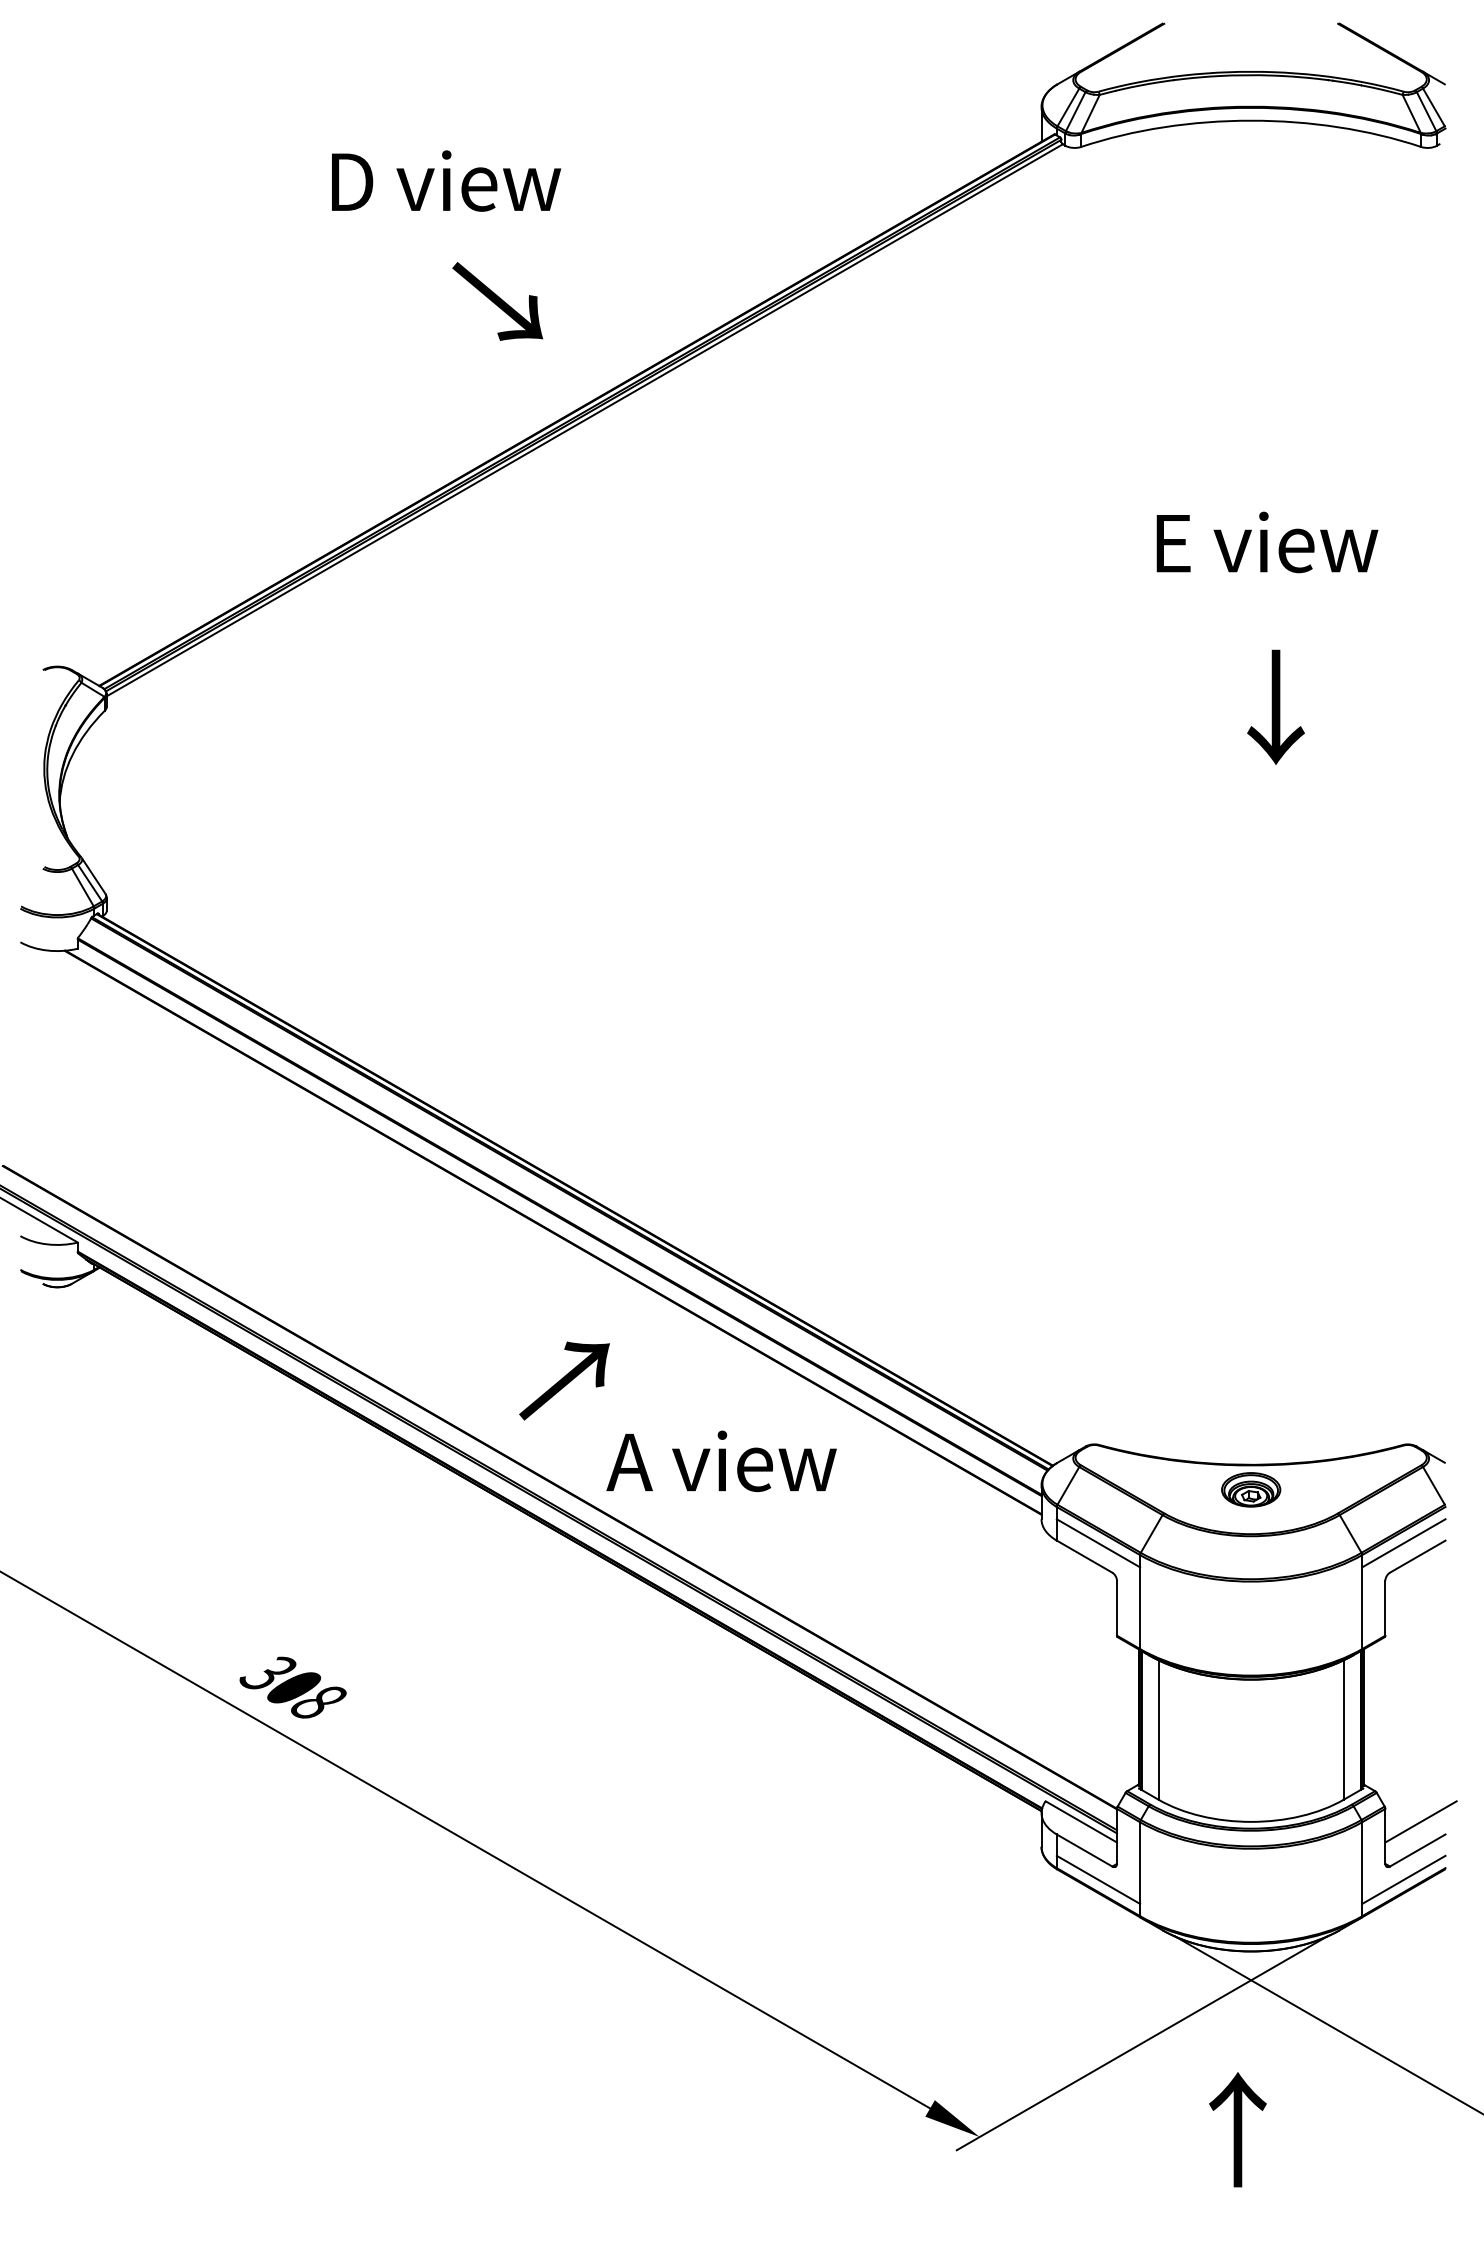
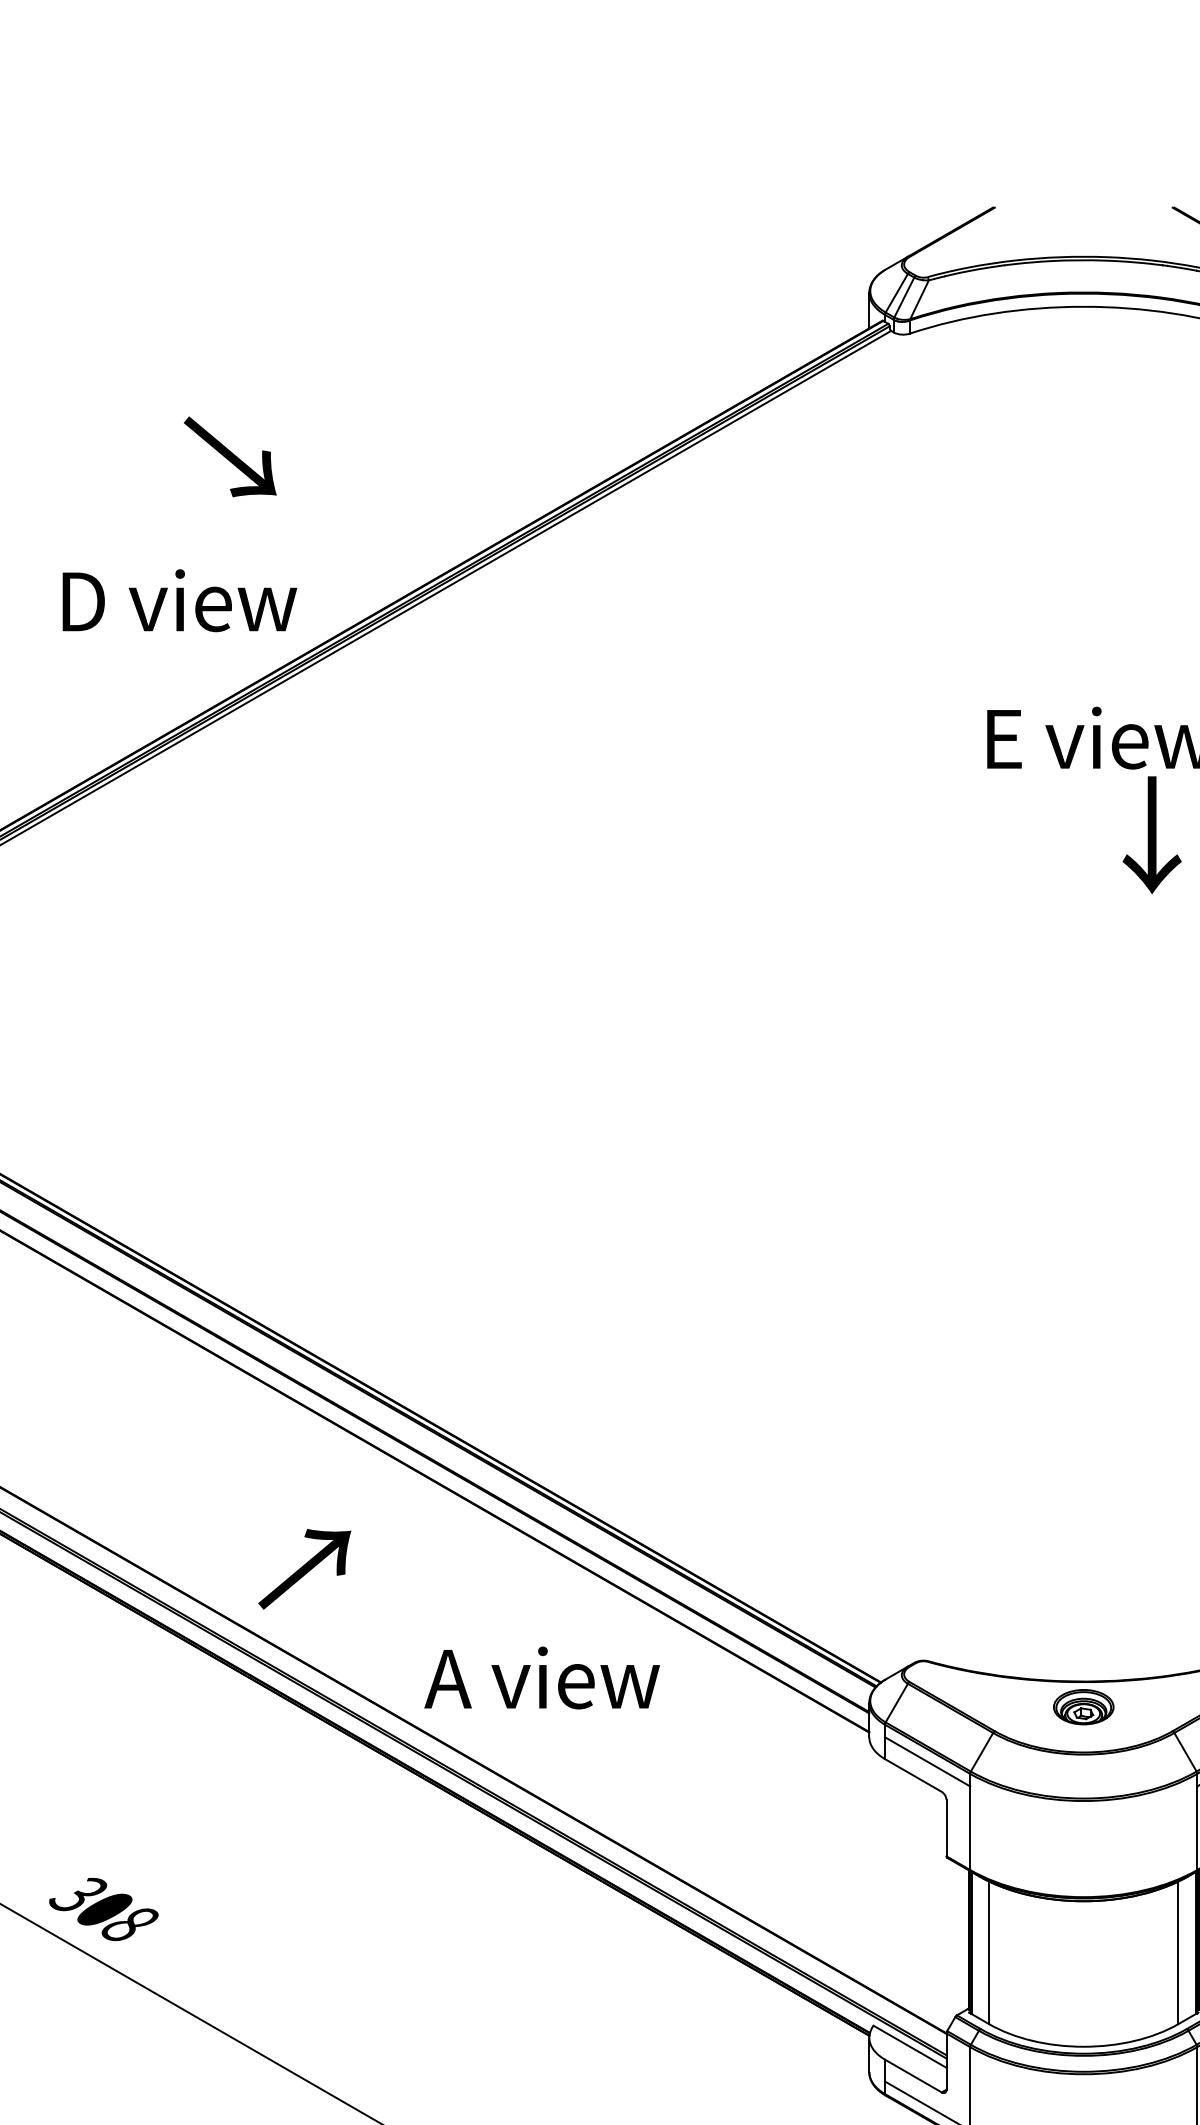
text: (446, 180) -> (179, 600), moved
text: (497, 301) -> (230, 456), moved
text: (1275, 706) -> (1151, 834), moved
text: (564, 1380) -> (304, 1568), moved

